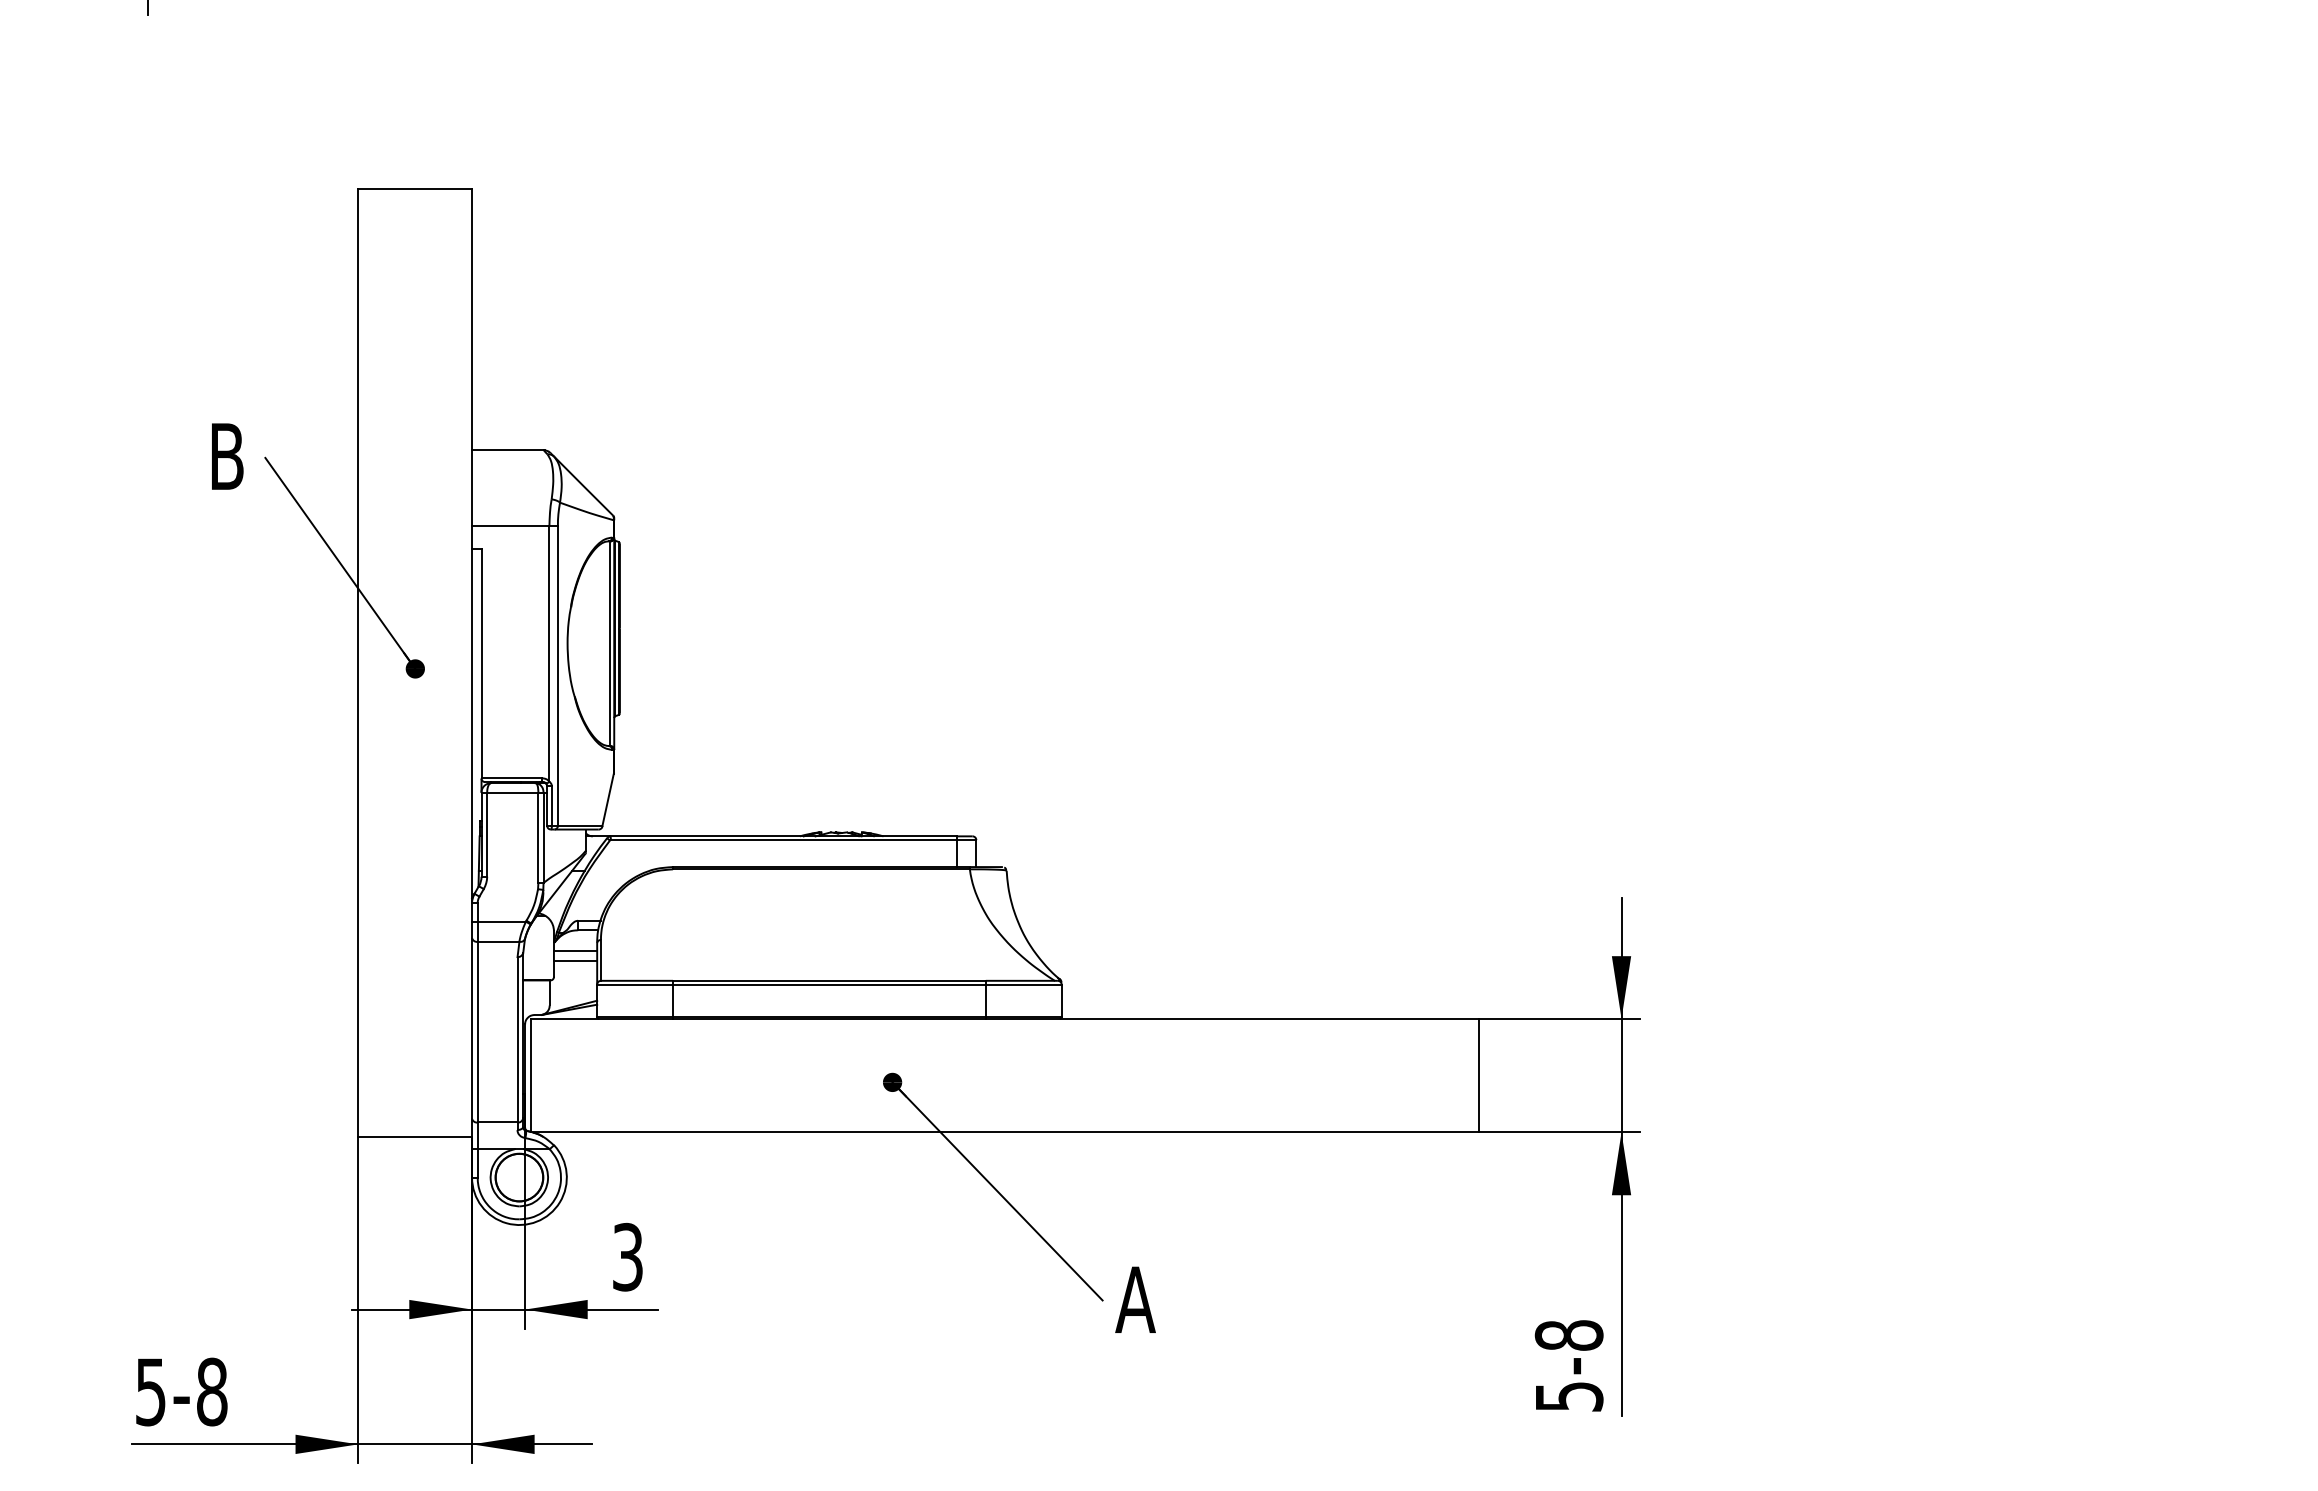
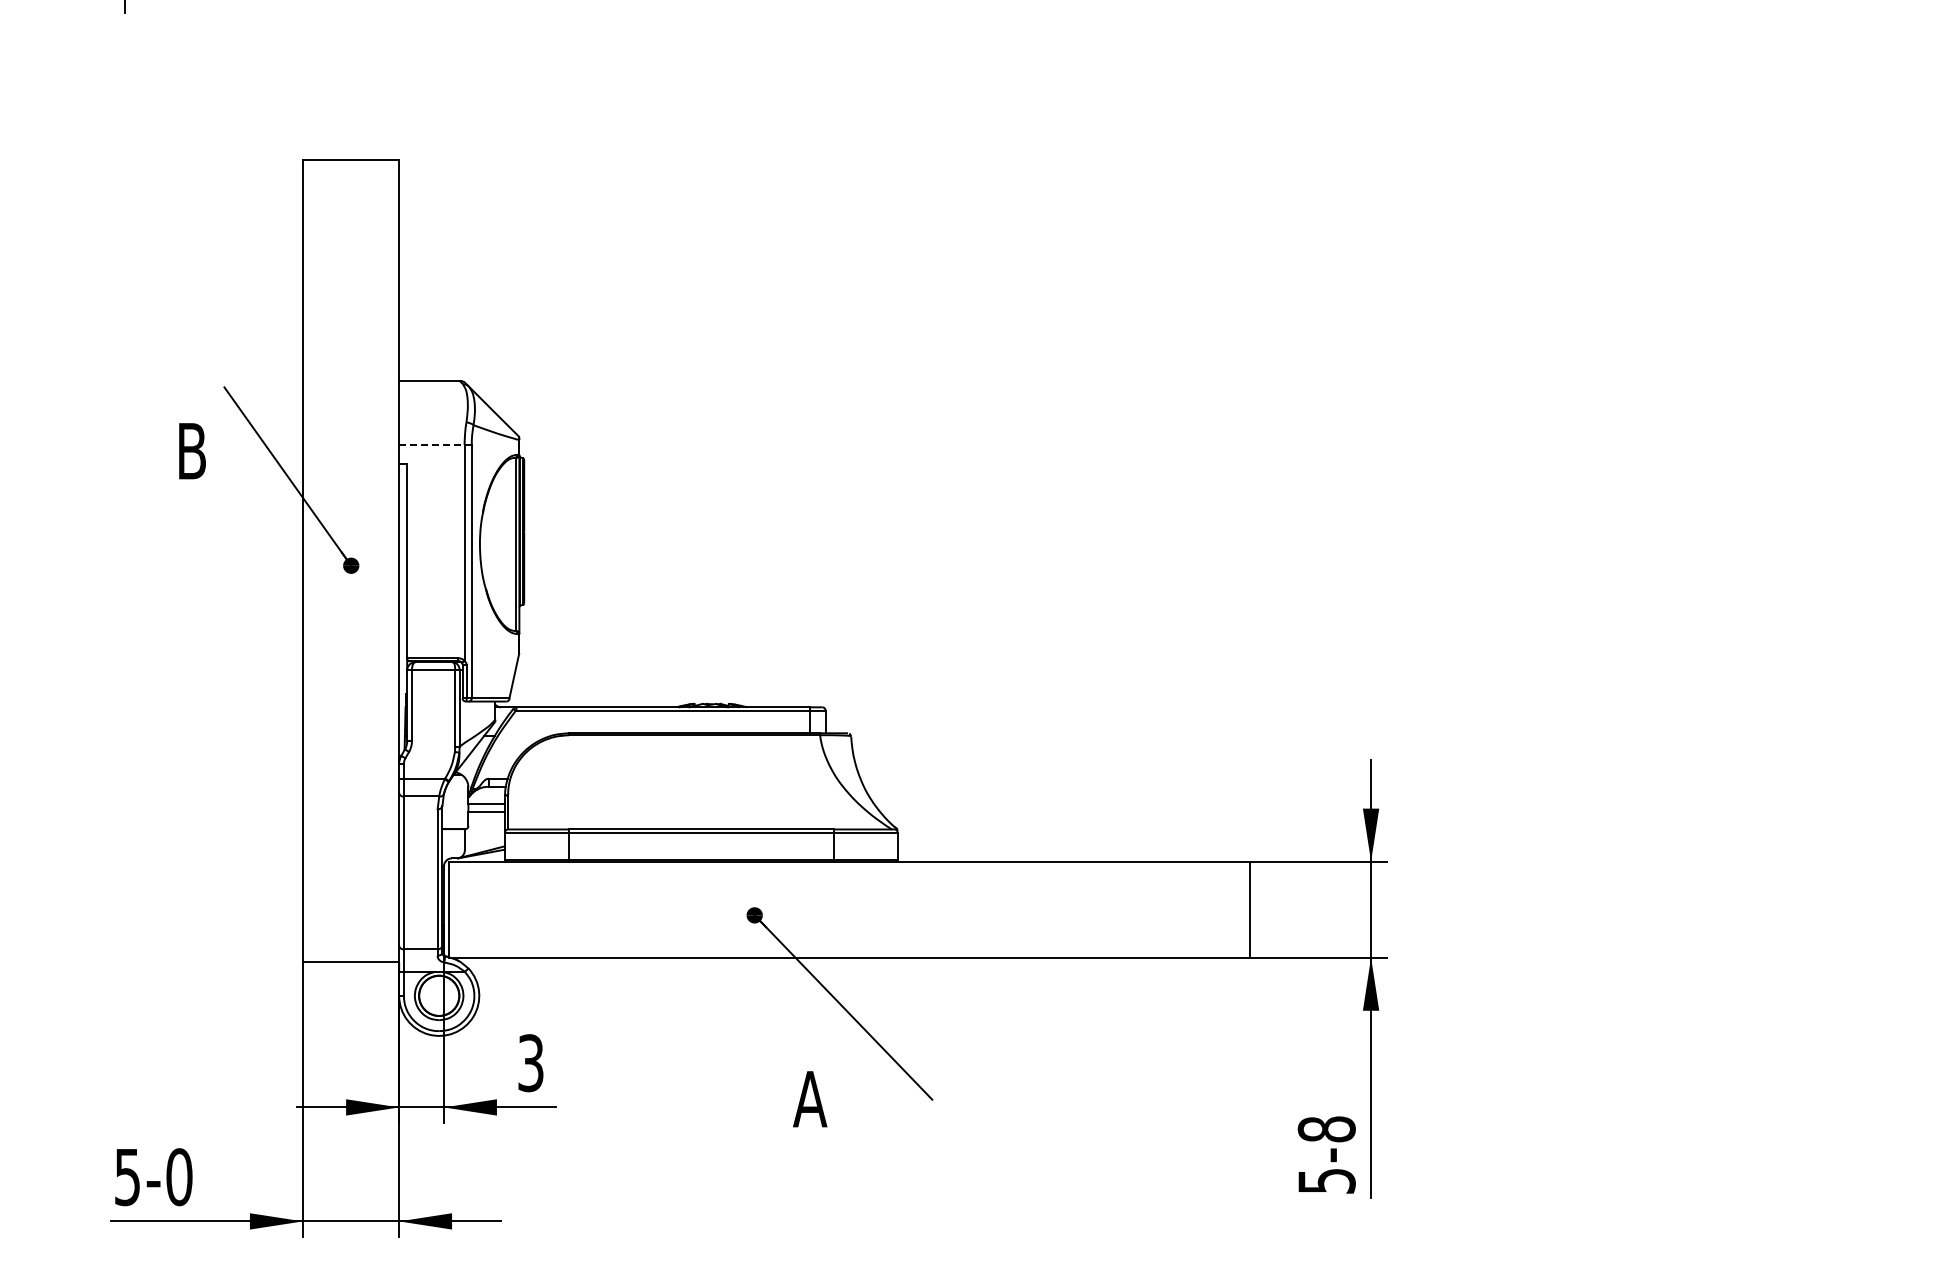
text: (227, 456) -> (192, 451), moved
line: (510, 526) -> (431, 445), solid -> dashed
text: (1135, 1300) -> (810, 1099), moved
text: (212, 1391) -> (179, 1176), 5-8 -> 5-0

